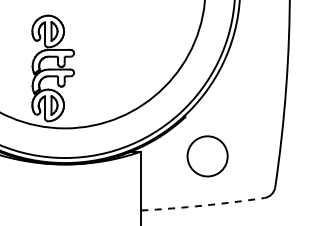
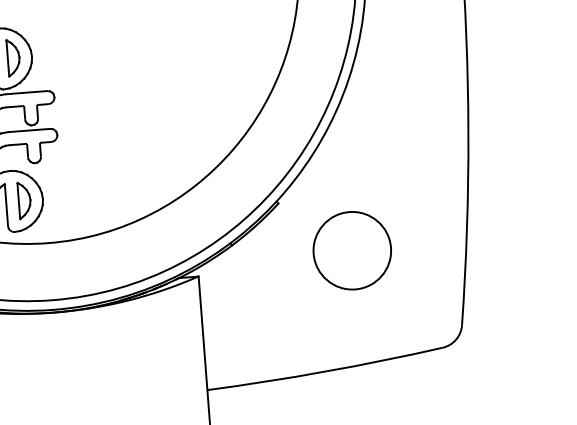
circle: (207, 156) -> (352, 250), moved
arc: (203, 205) -> (326, 371), dashed -> solid

